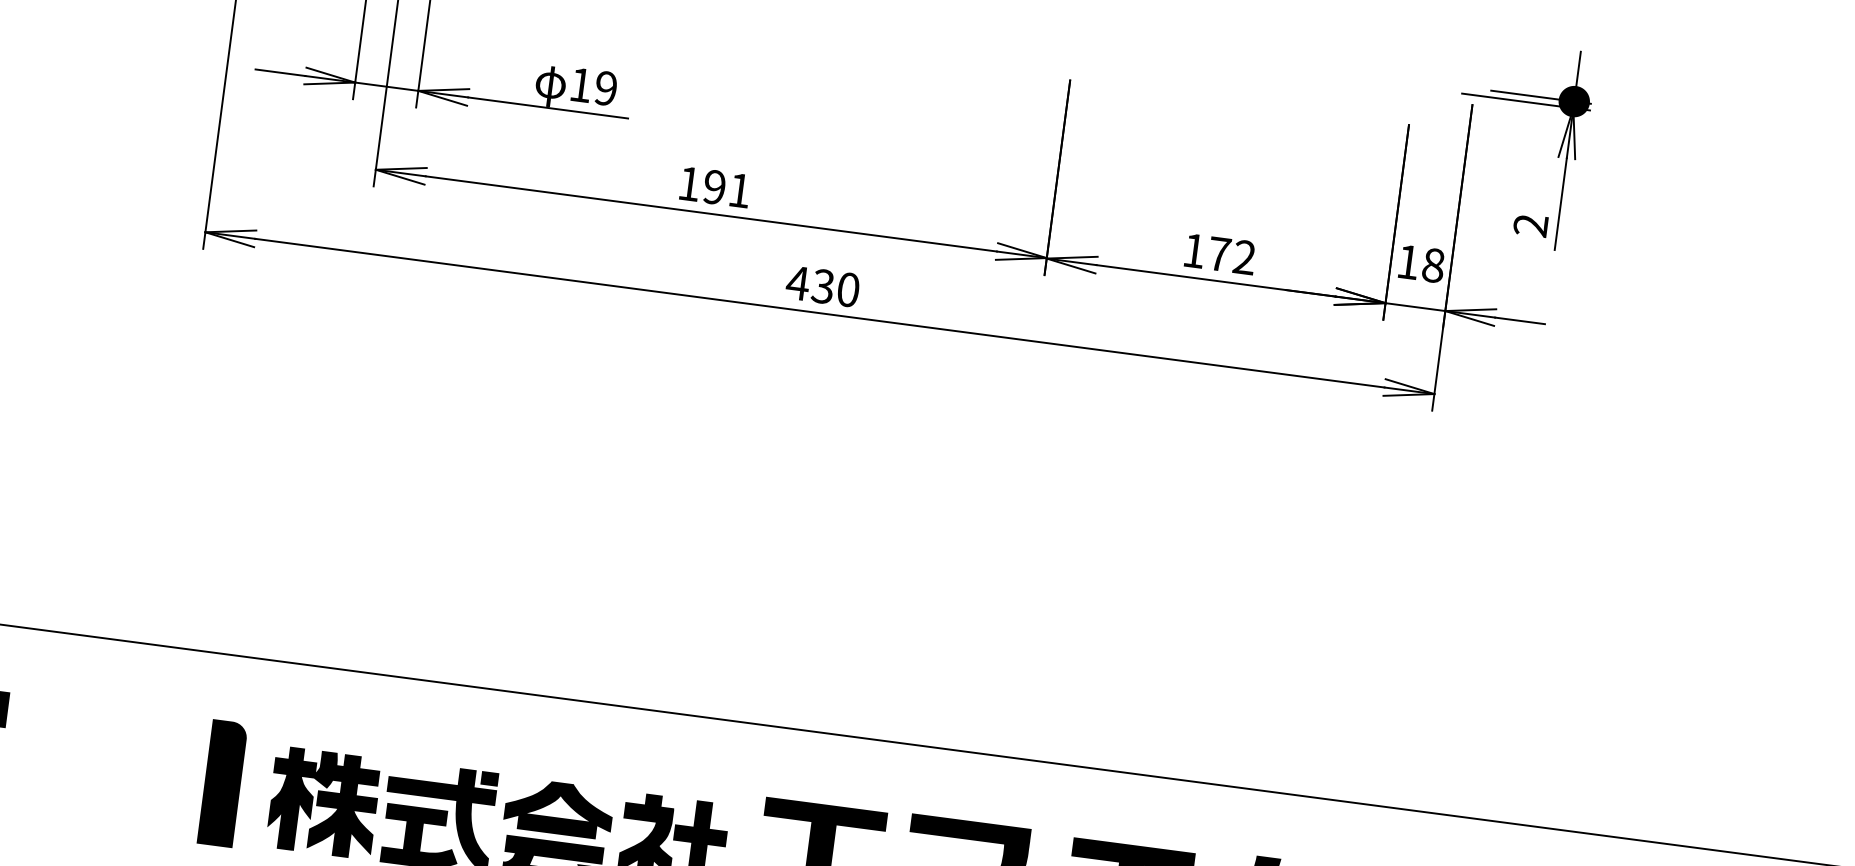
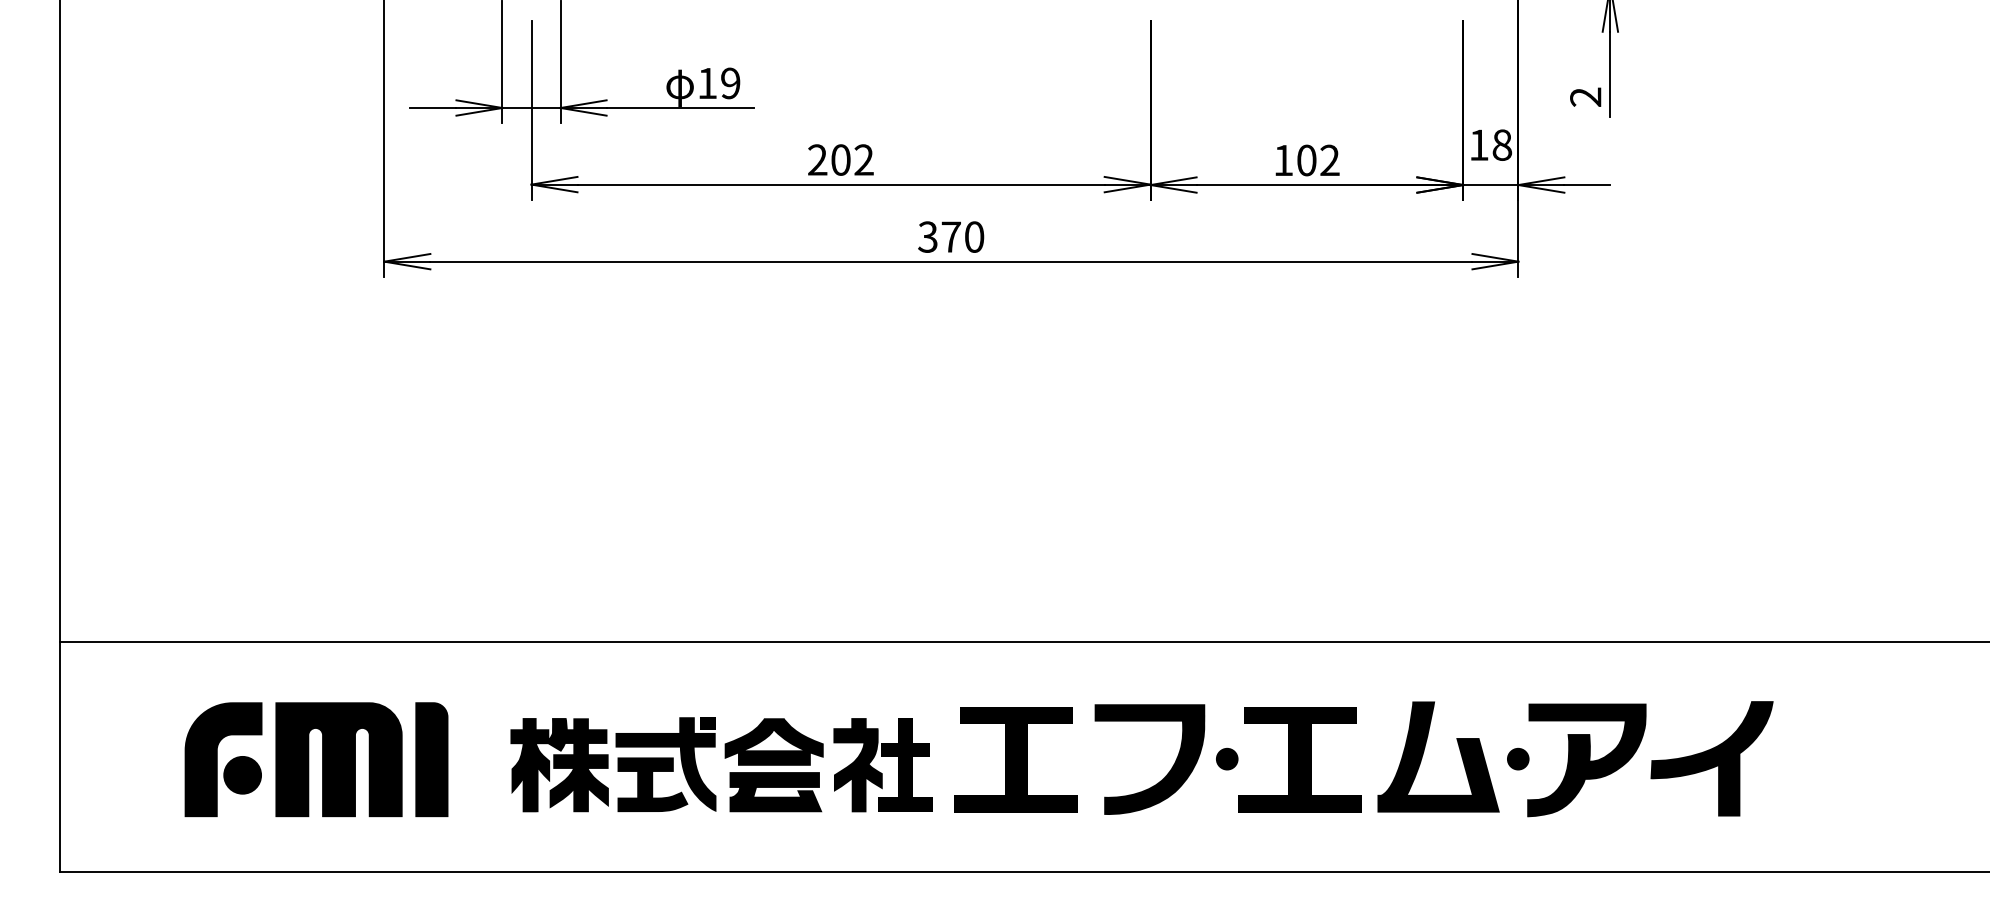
text: (714, 186) -> (840, 159), 191 -> 202
text: (1219, 254) -> (1306, 160), 172 -> 102
text: (809, 284) -> (938, 236), 430 -> 370
fill: (84, 765) -> (338, 759), added
part: (222, 783) -> (431, 759), moved

